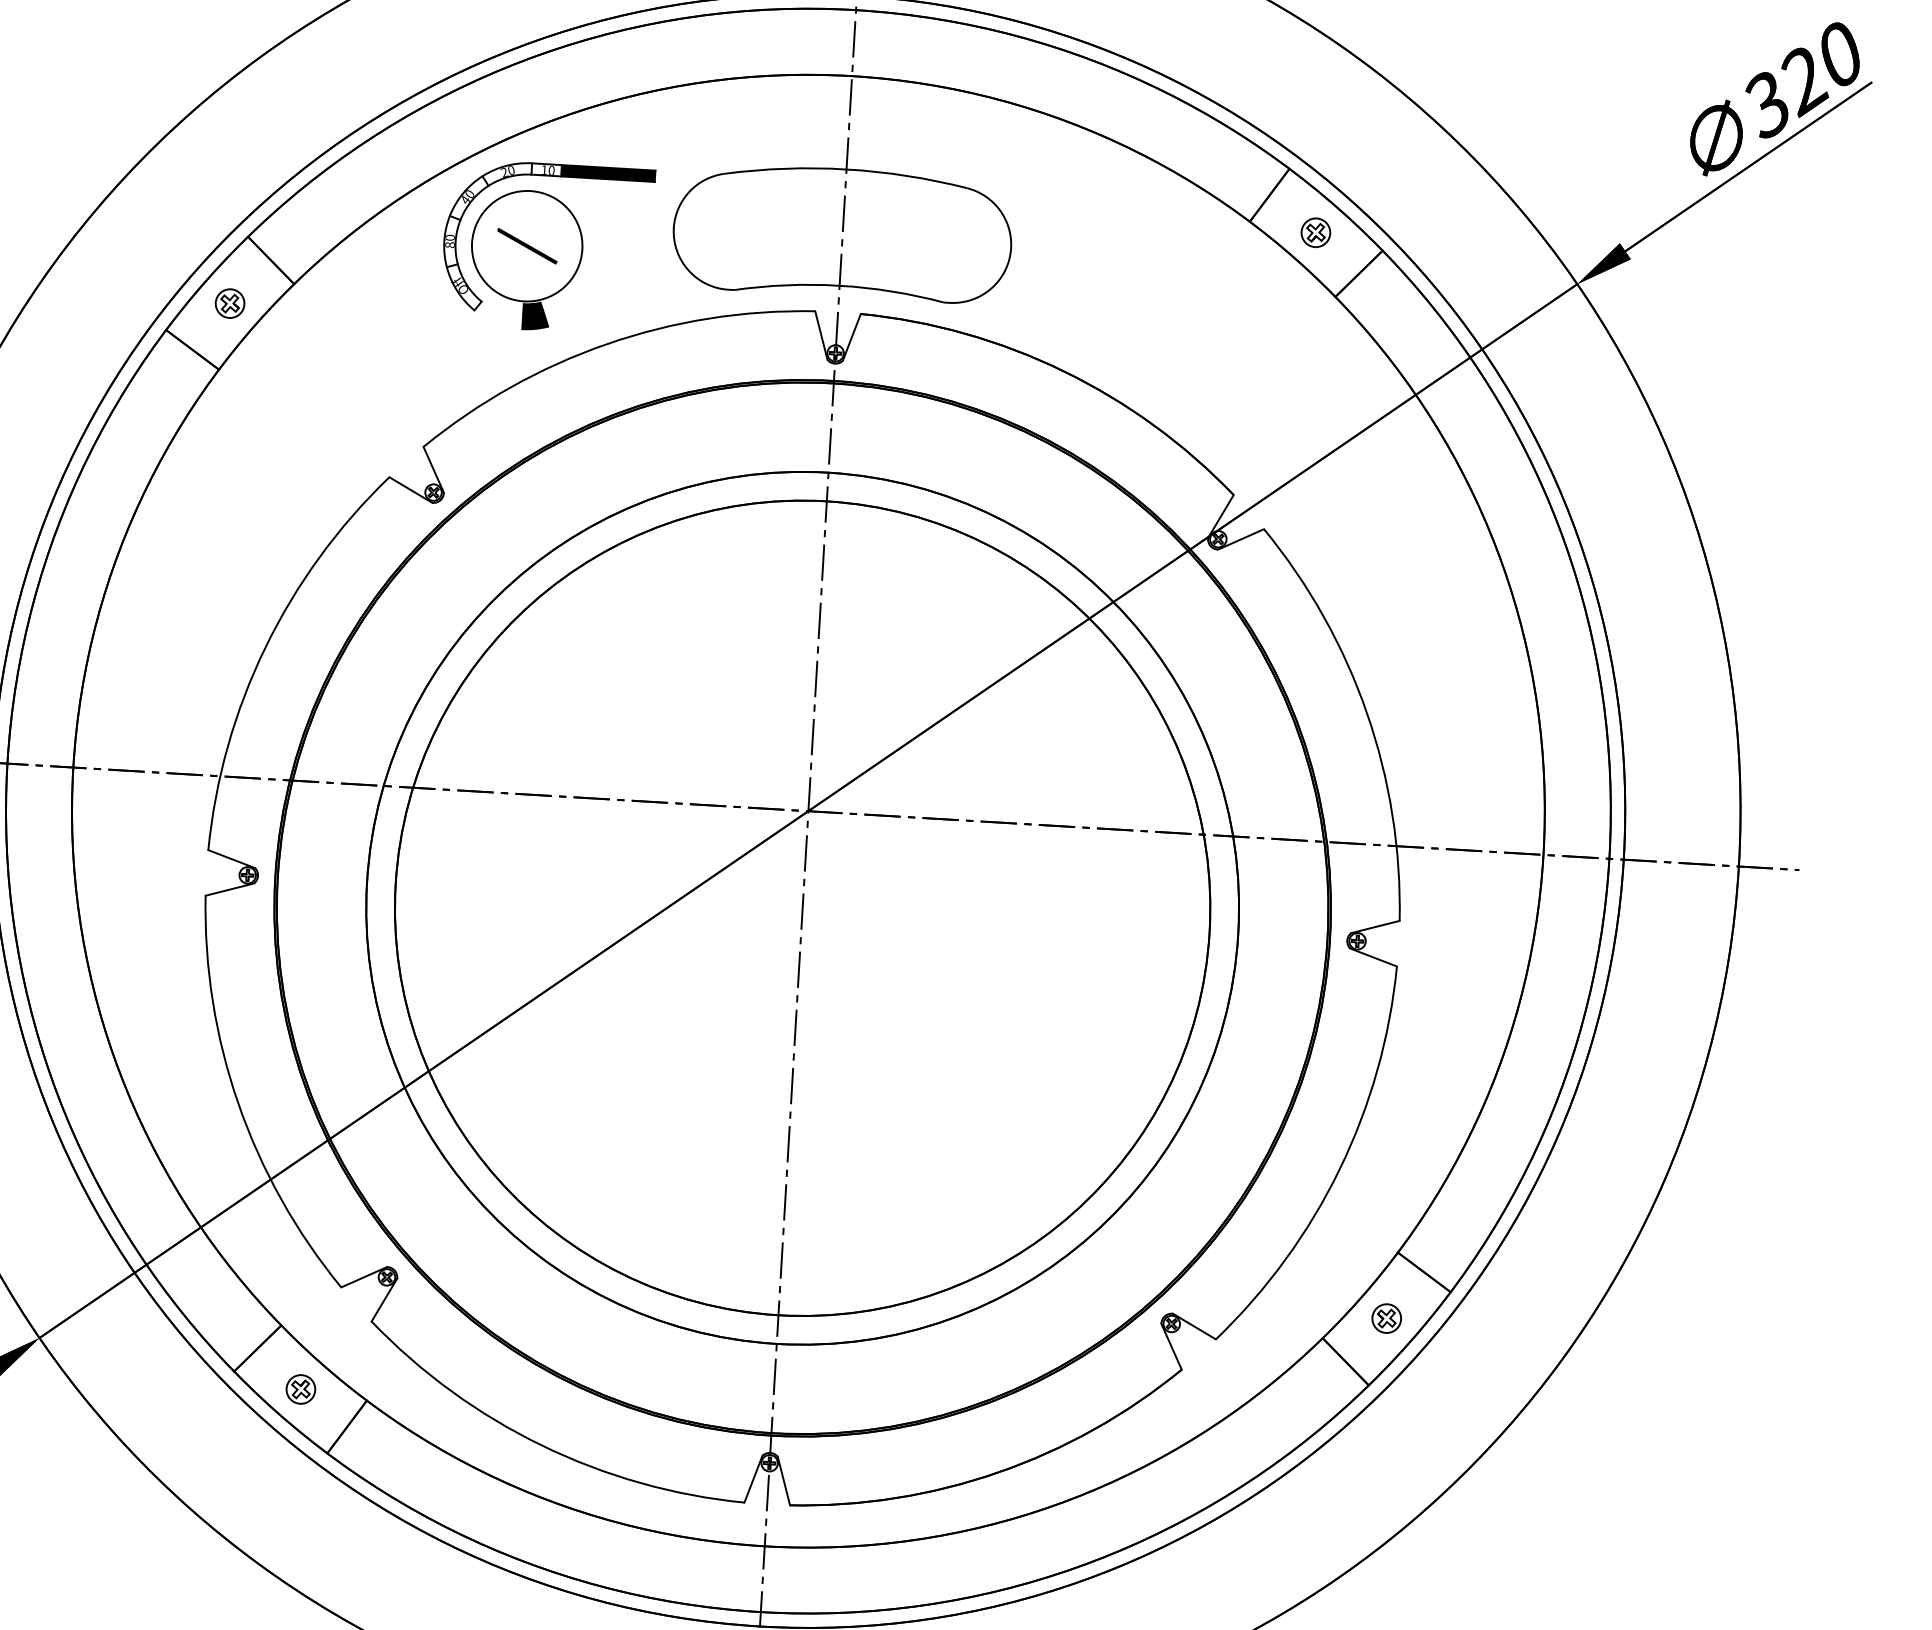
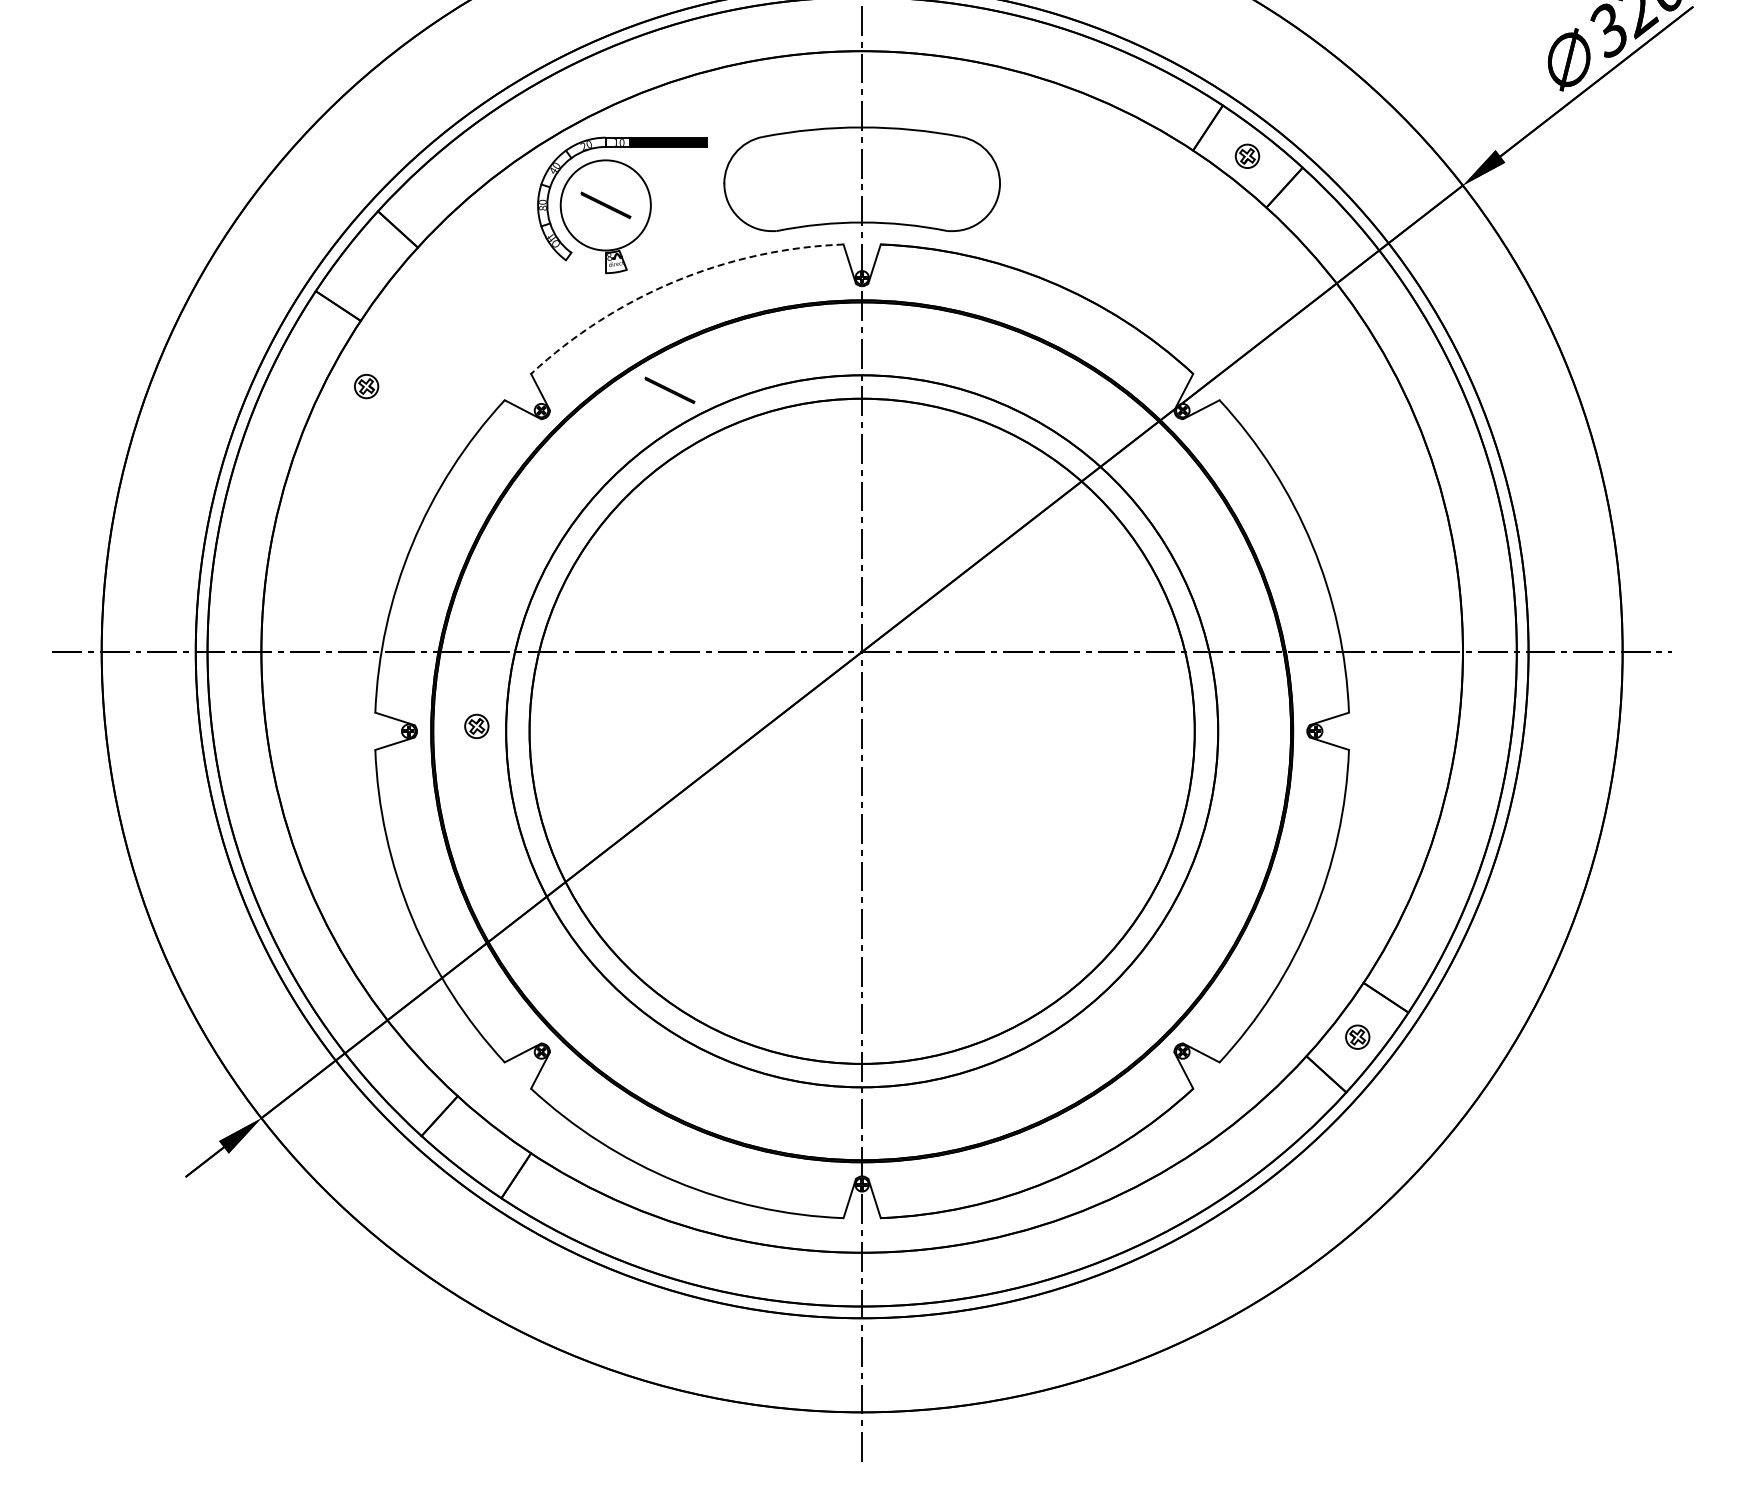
part: (229, 303) -> (366, 386), moved
fill: (534, 315) -> (615, 261), removed
arc: (606, 344) -> (675, 281), solid -> dashed
line: (591, 477) -> (669, 390), added
part: (300, 1389) -> (476, 726), moved

